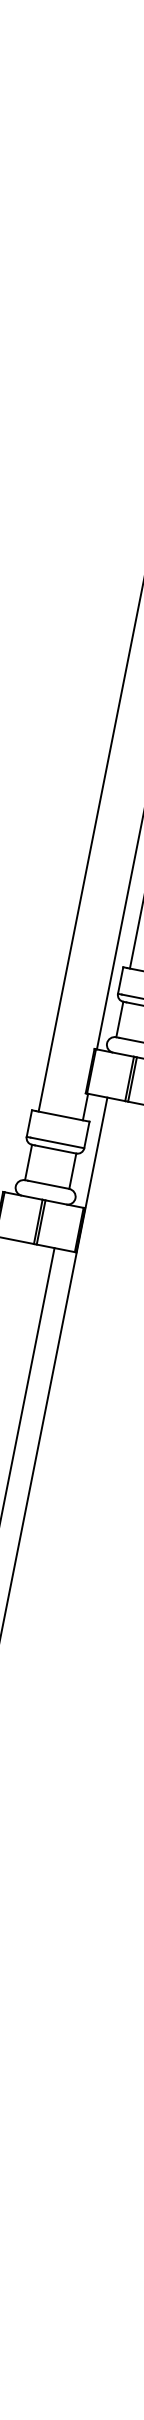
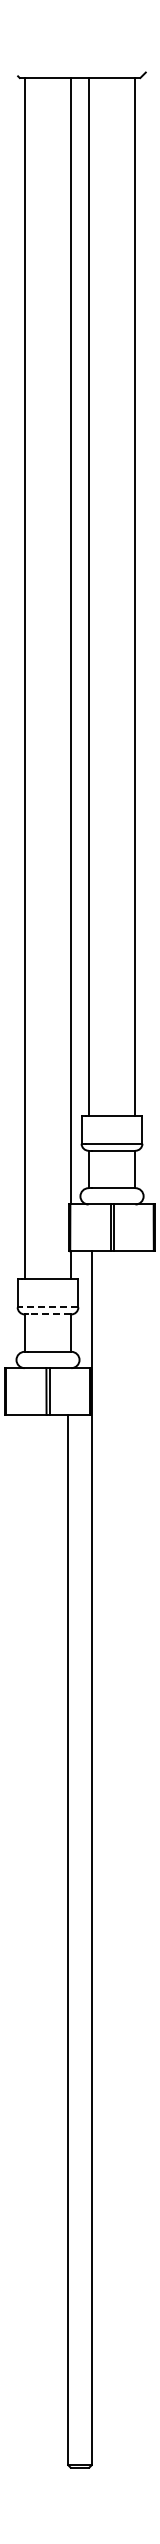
line: (56, 1142) -> (49, 1307), solid -> dashed
line: (55, 1149) -> (49, 1314), solid -> dashed

